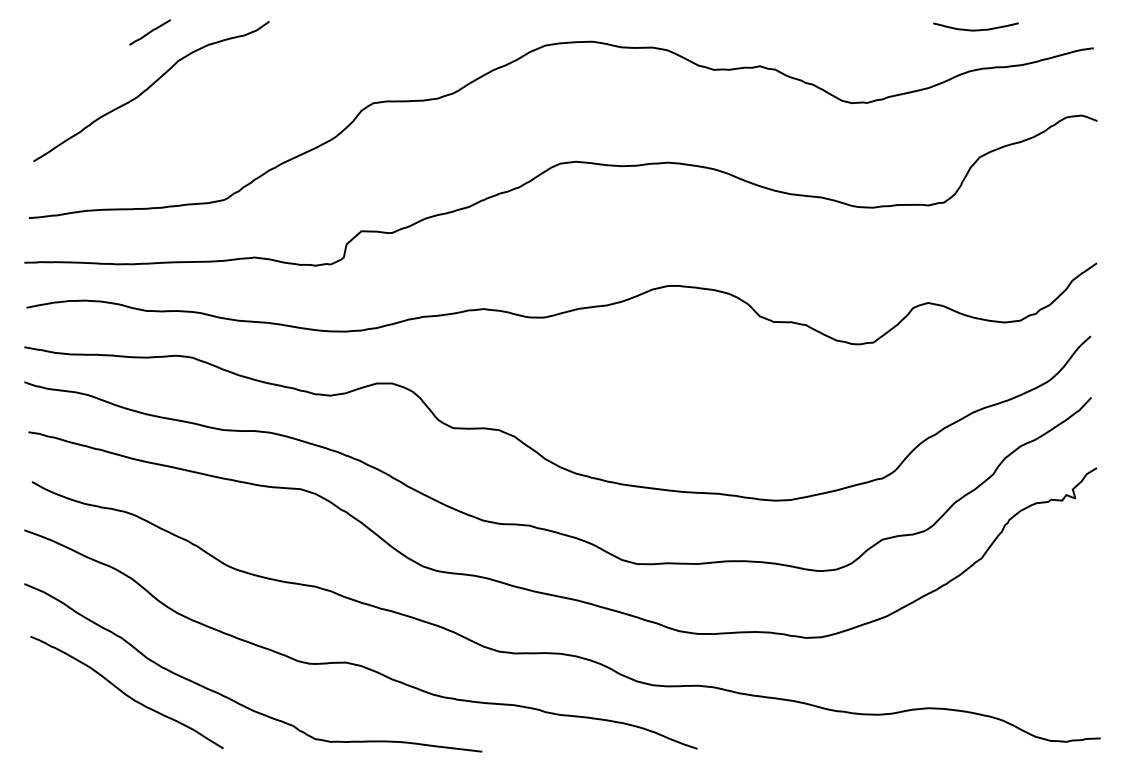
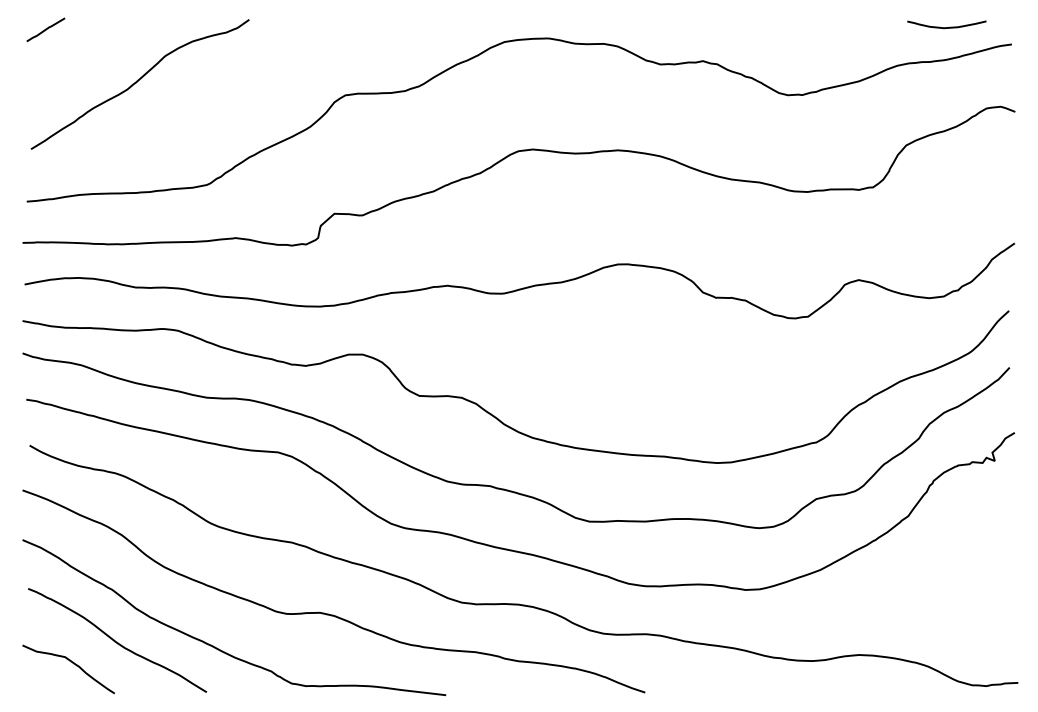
curve: (975, 29) -> (946, 27), moved
line: (149, 32) -> (45, 29), moved
curve: (79, 718) -> (73, 664), added

